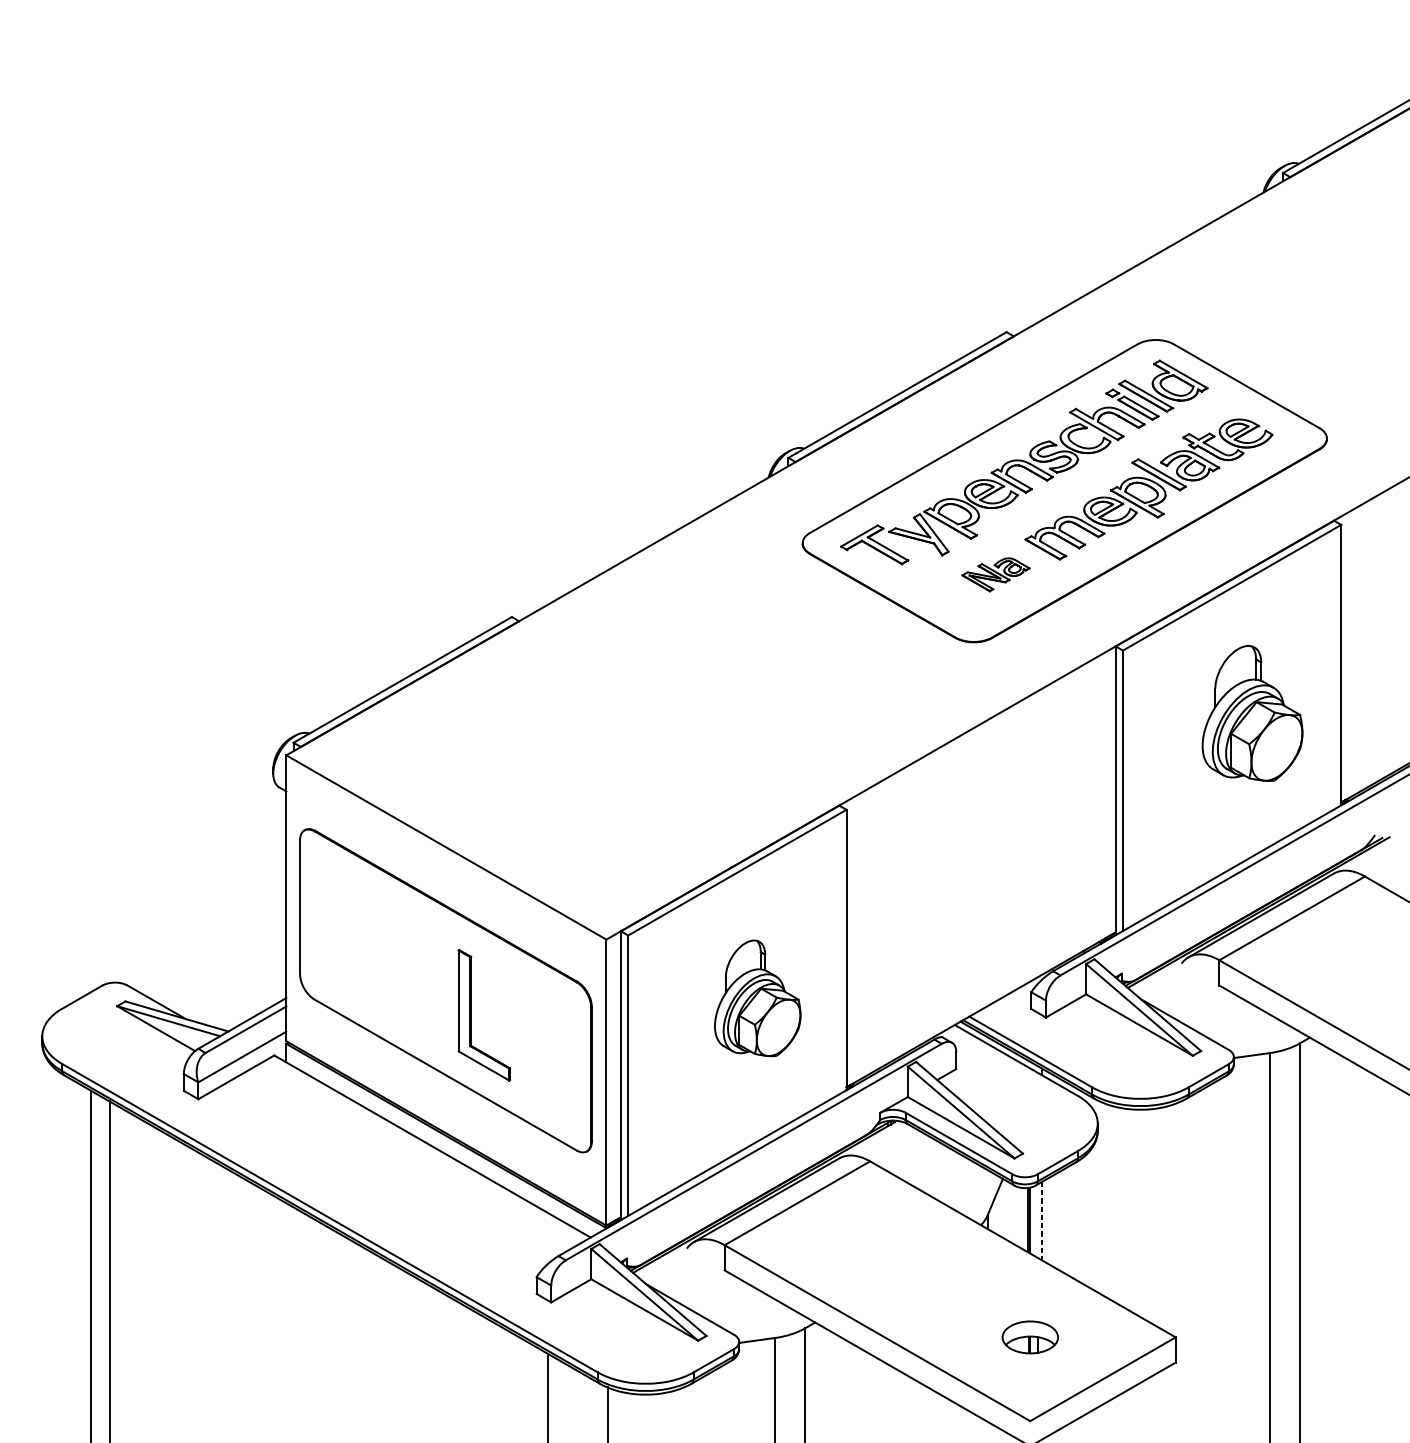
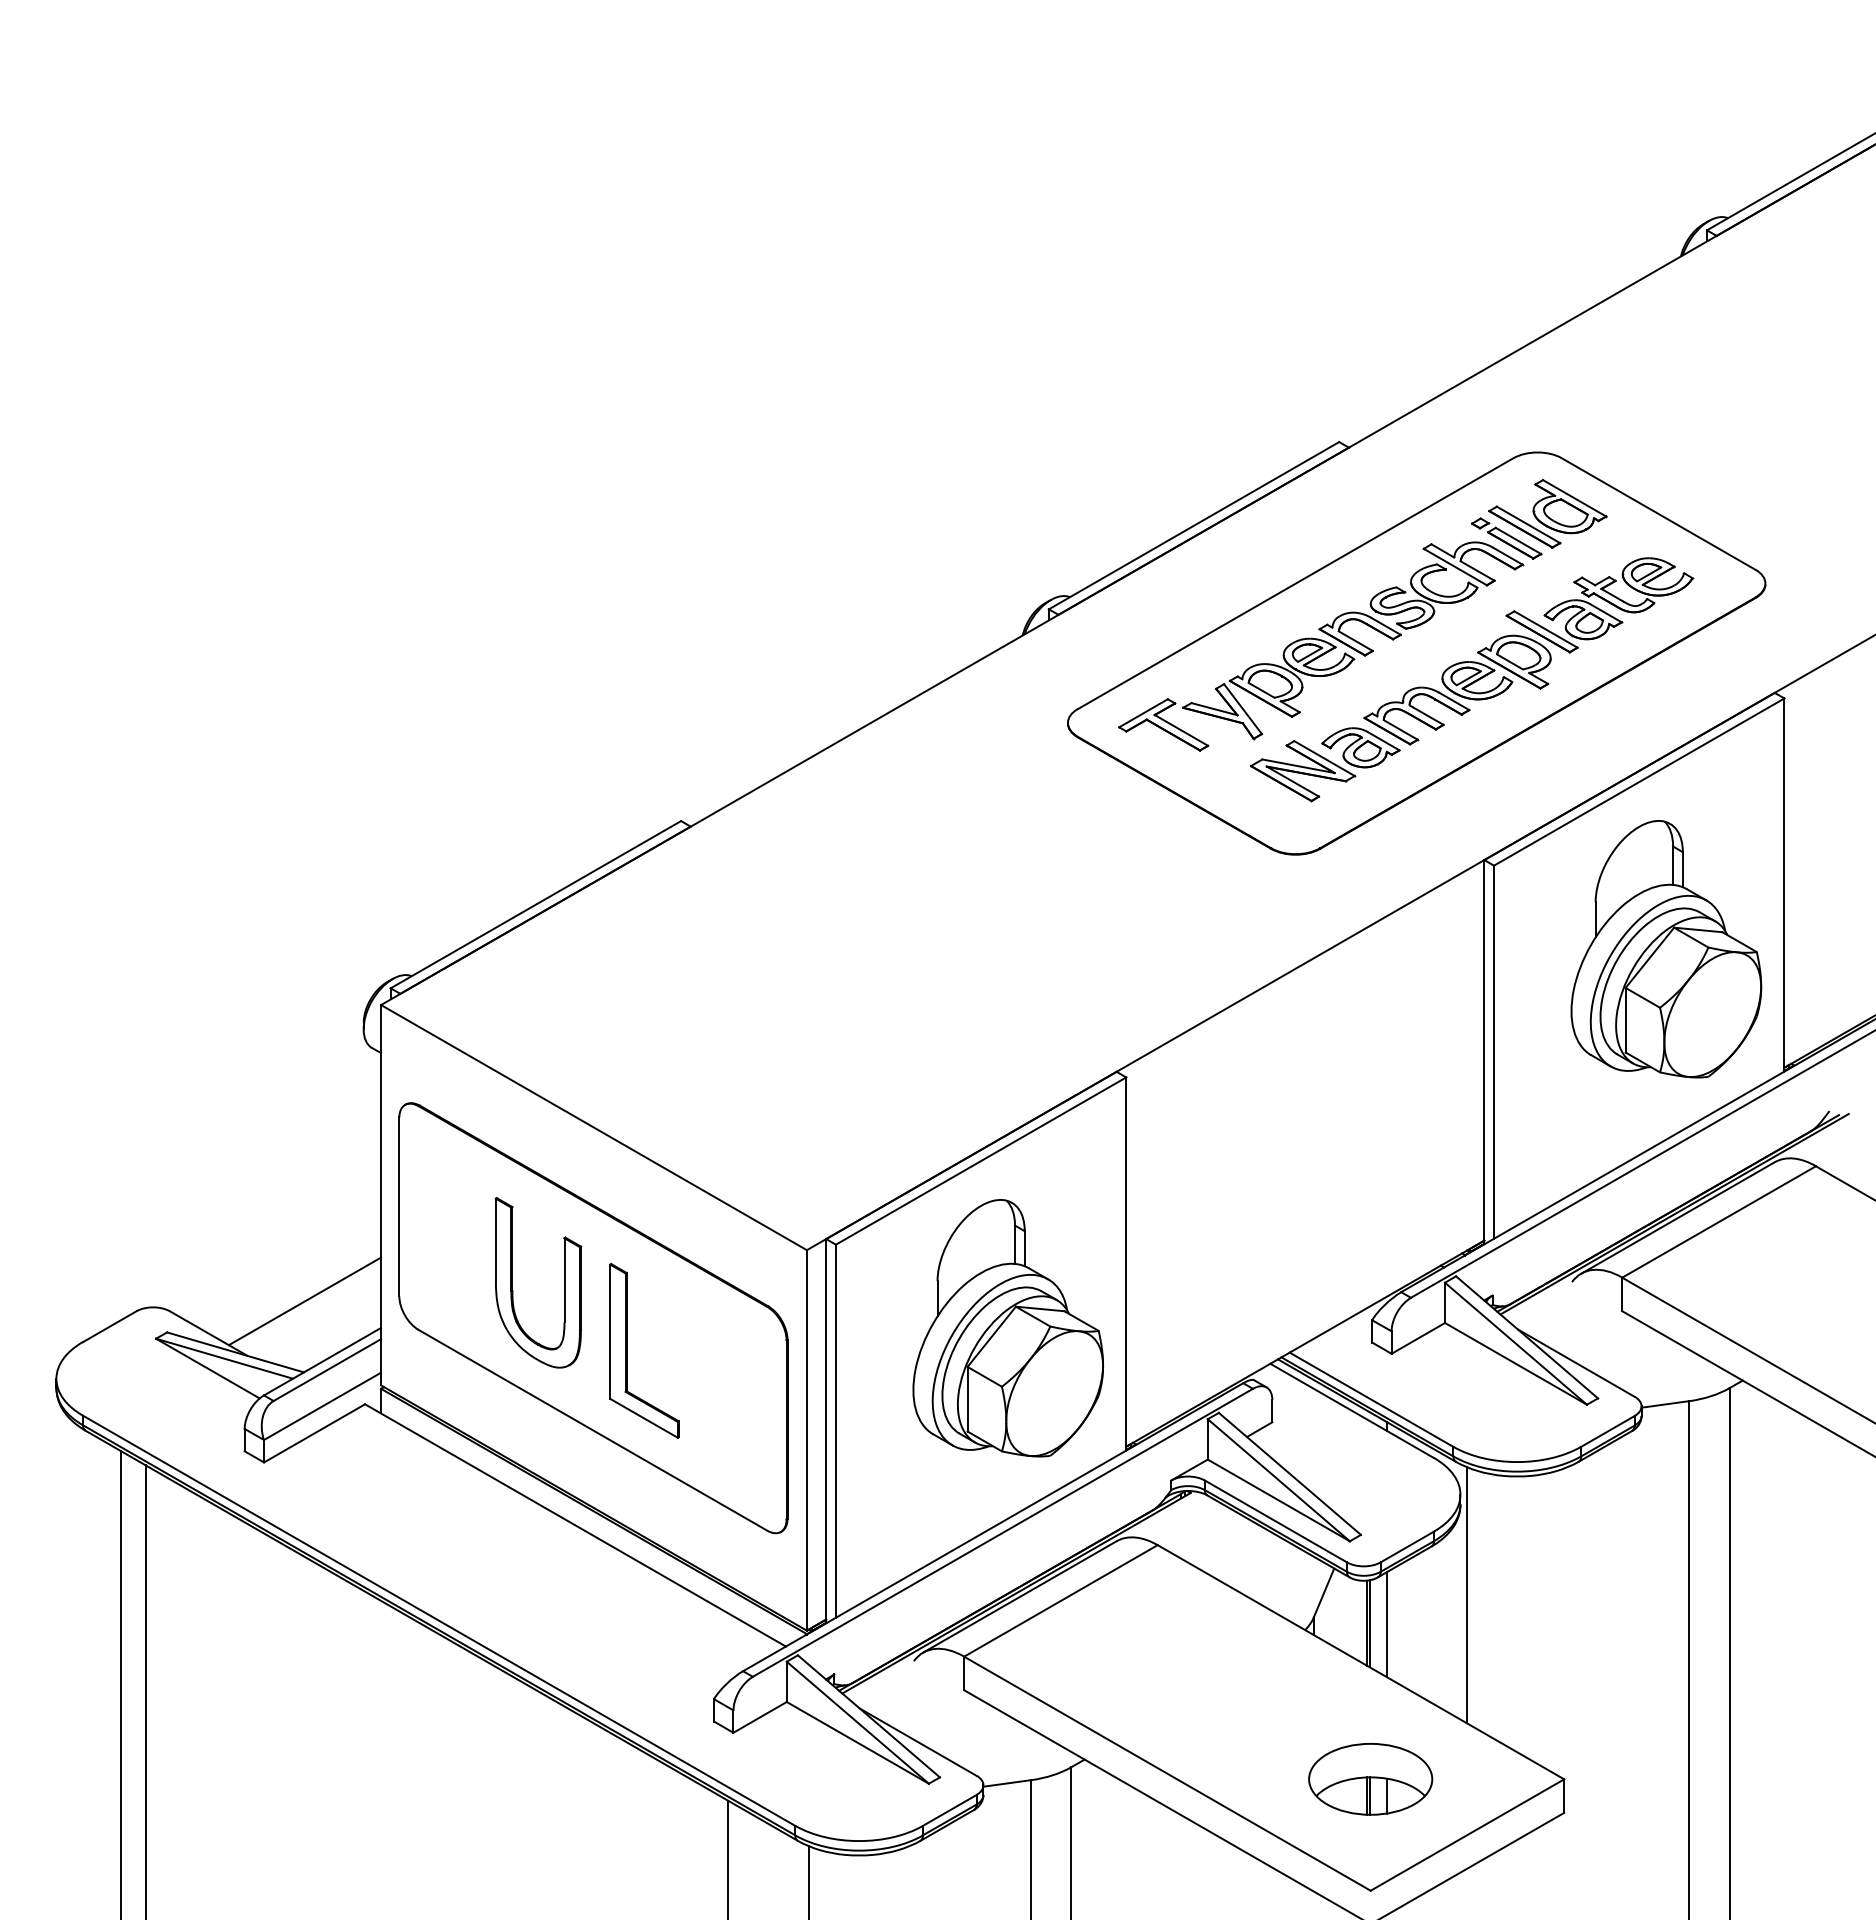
part: (995, 574) -> (1324, 764), size x1.67
part: (1252, 713) -> (1666, 949), size x1.43
part: (385, 963) -> (512, 1282), added
line: (228, 978) -> (304, 1301), added
part: (757, 998) -> (1007, 1328), size x1.67
line: (1102, 1199) -> (1466, 1595), added
line: (1042, 1221) -> (1386, 1625), dashed -> solid
part: (1030, 1337) -> (1370, 1779), size x1.67

